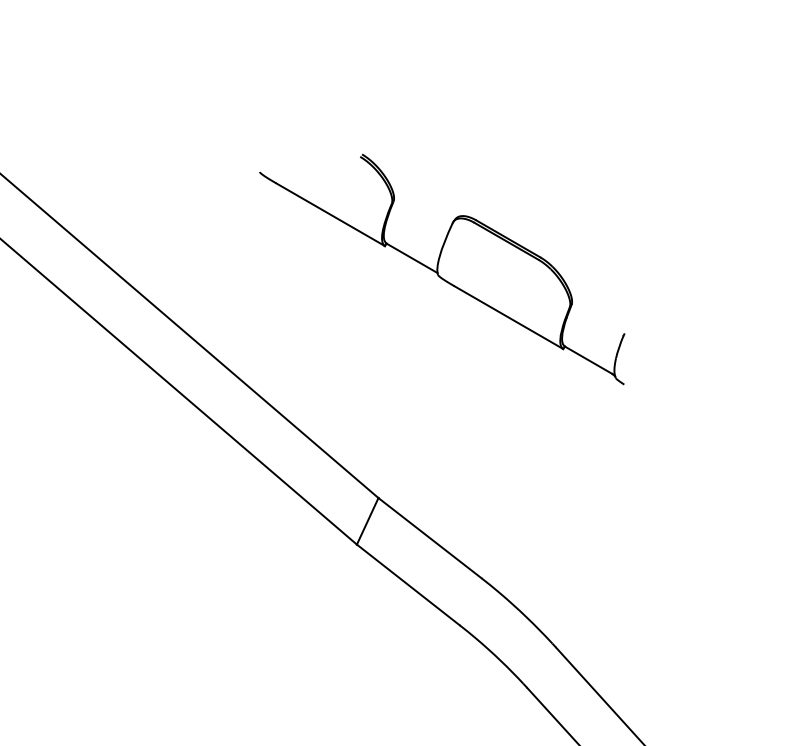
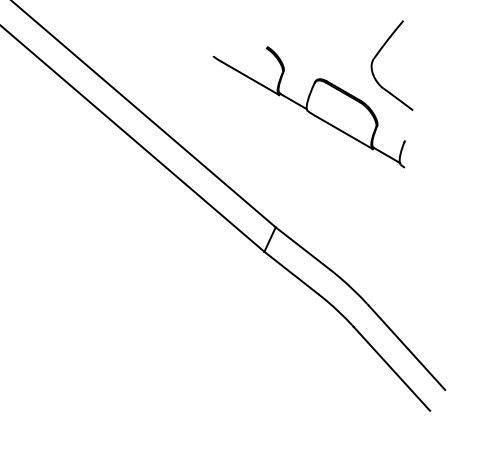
part: (574, 169) -> (378, 54), added

